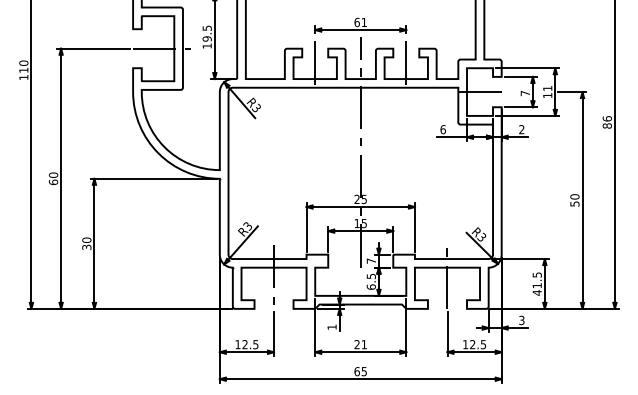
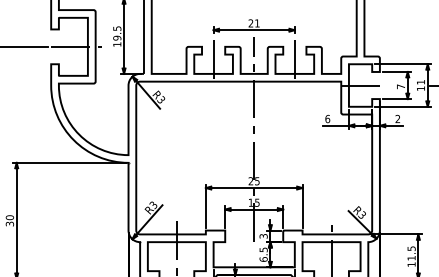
text: (356, 22) -> (250, 23), 61 -> 21
text: (370, 260) -> (262, 235), 7 -> 3
text: (536, 292) -> (410, 264), 41.5 -> 11.5

